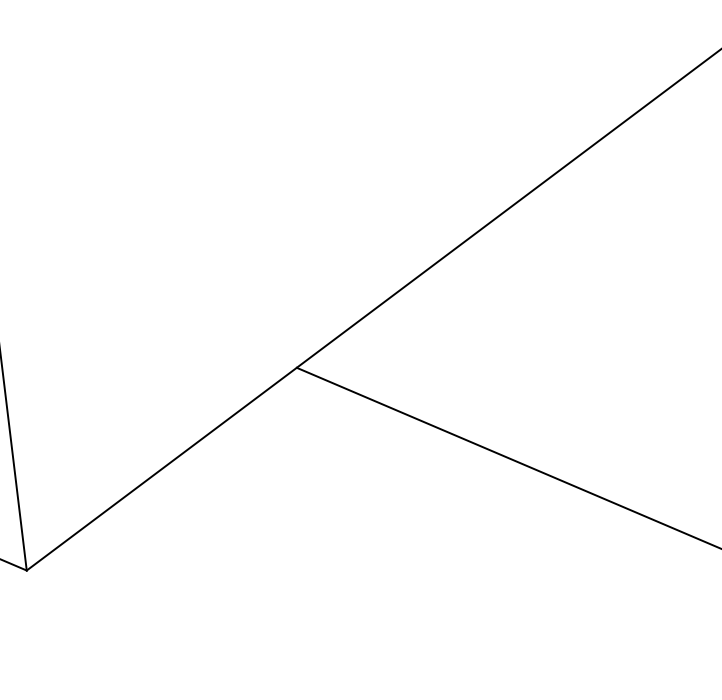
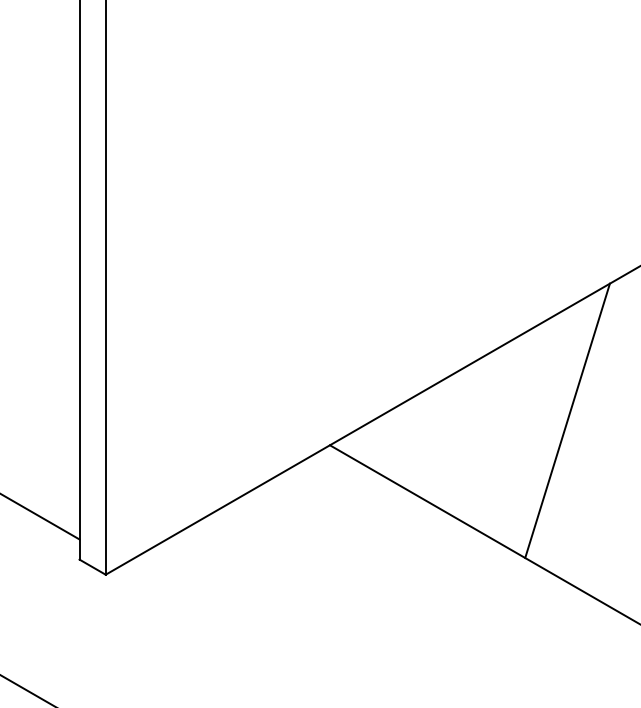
line: (600, 298) -> (567, 420), added

